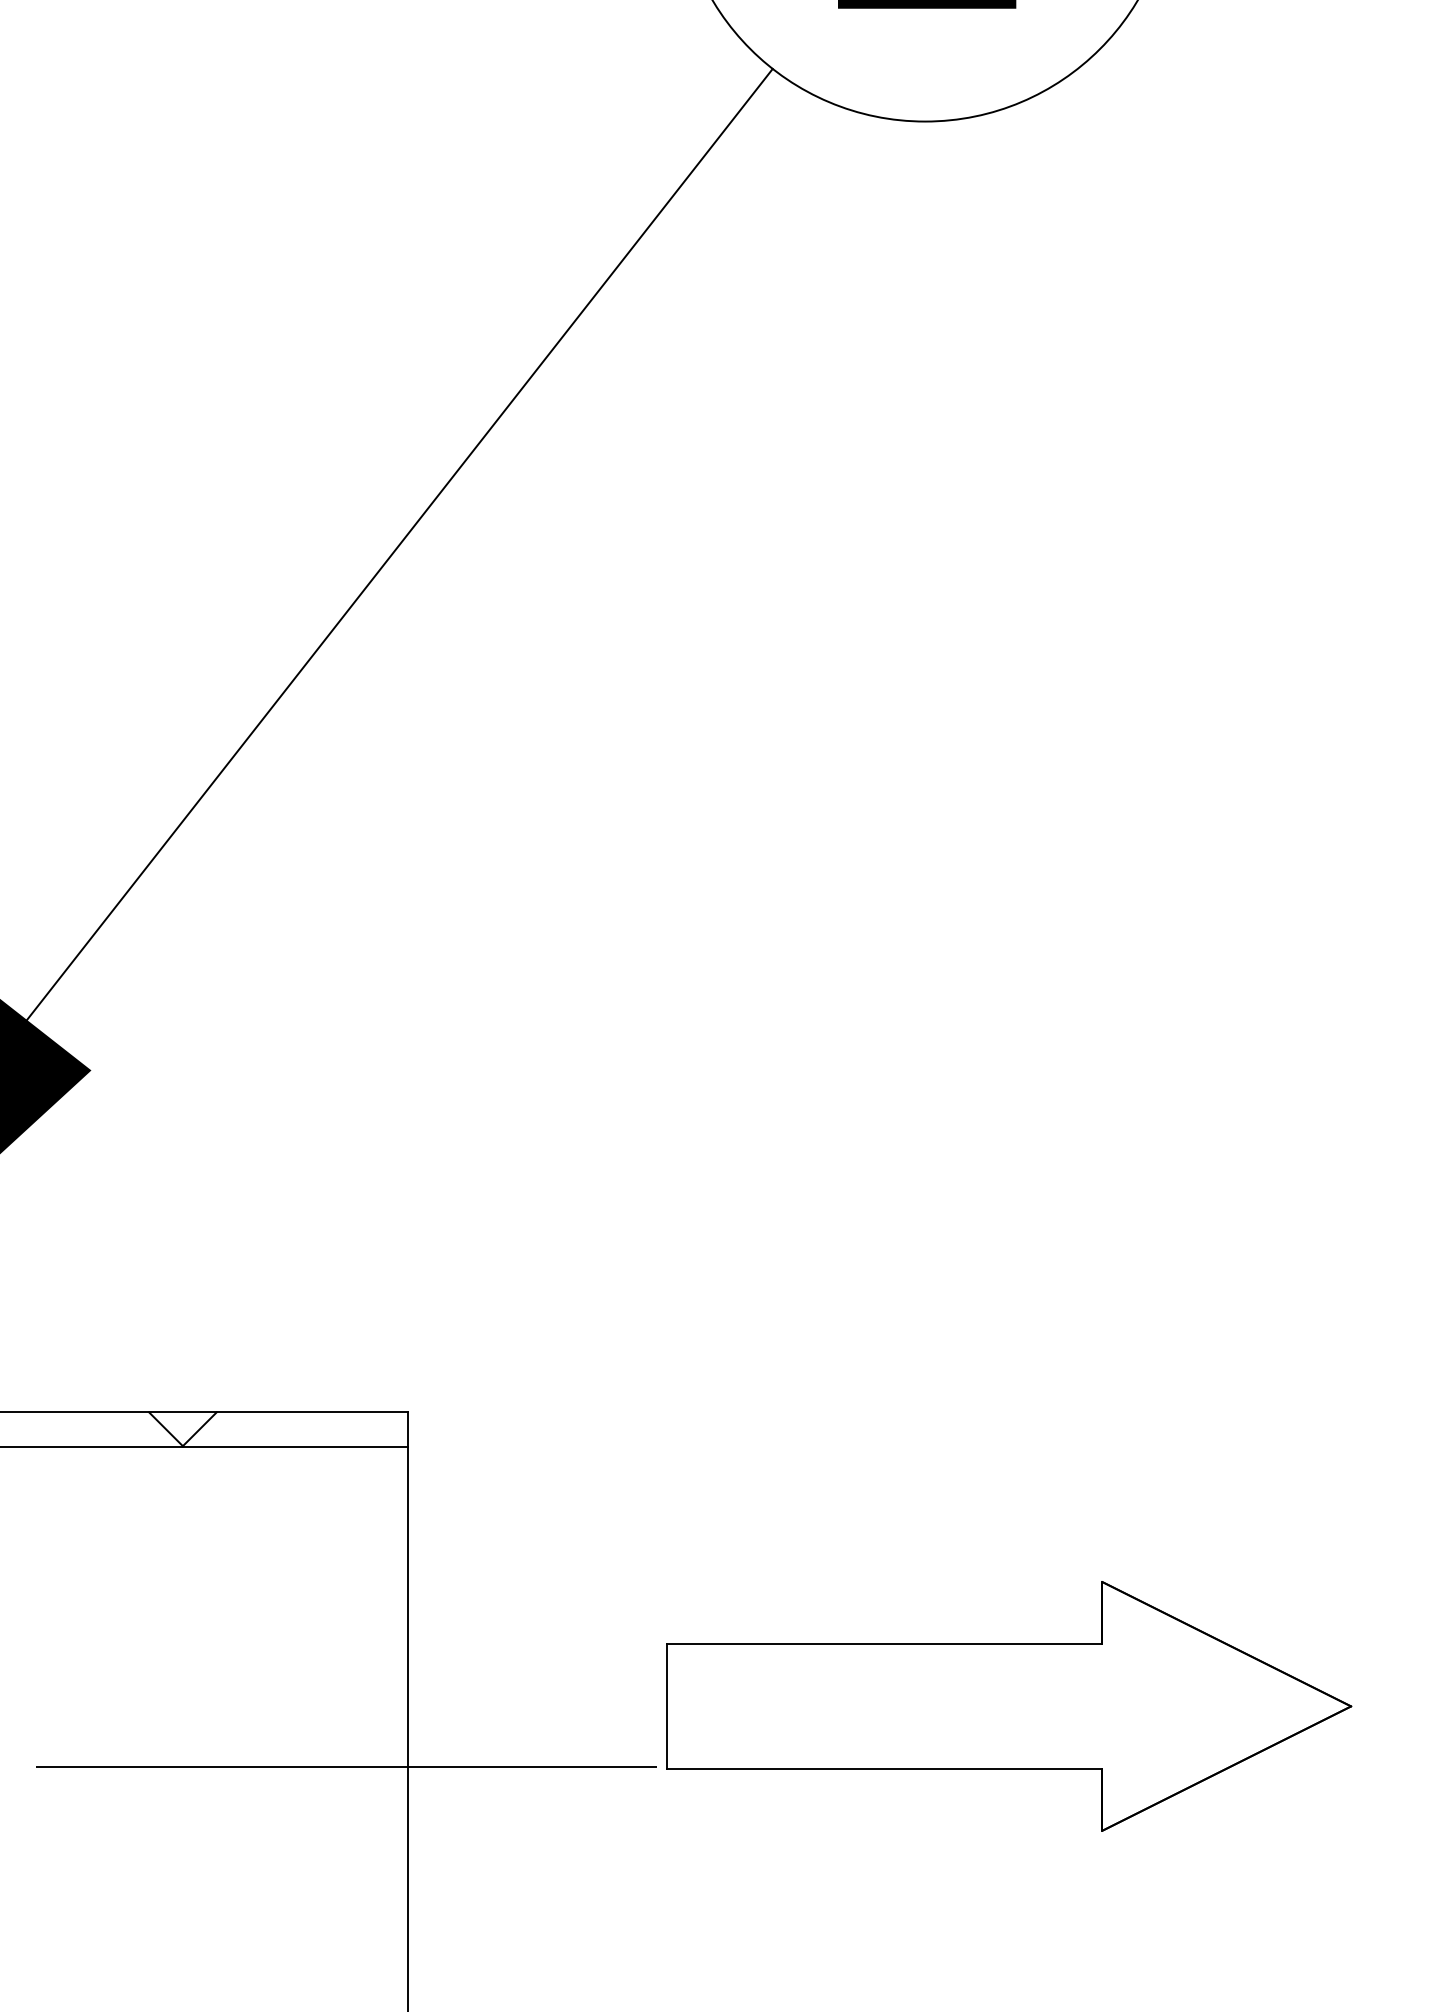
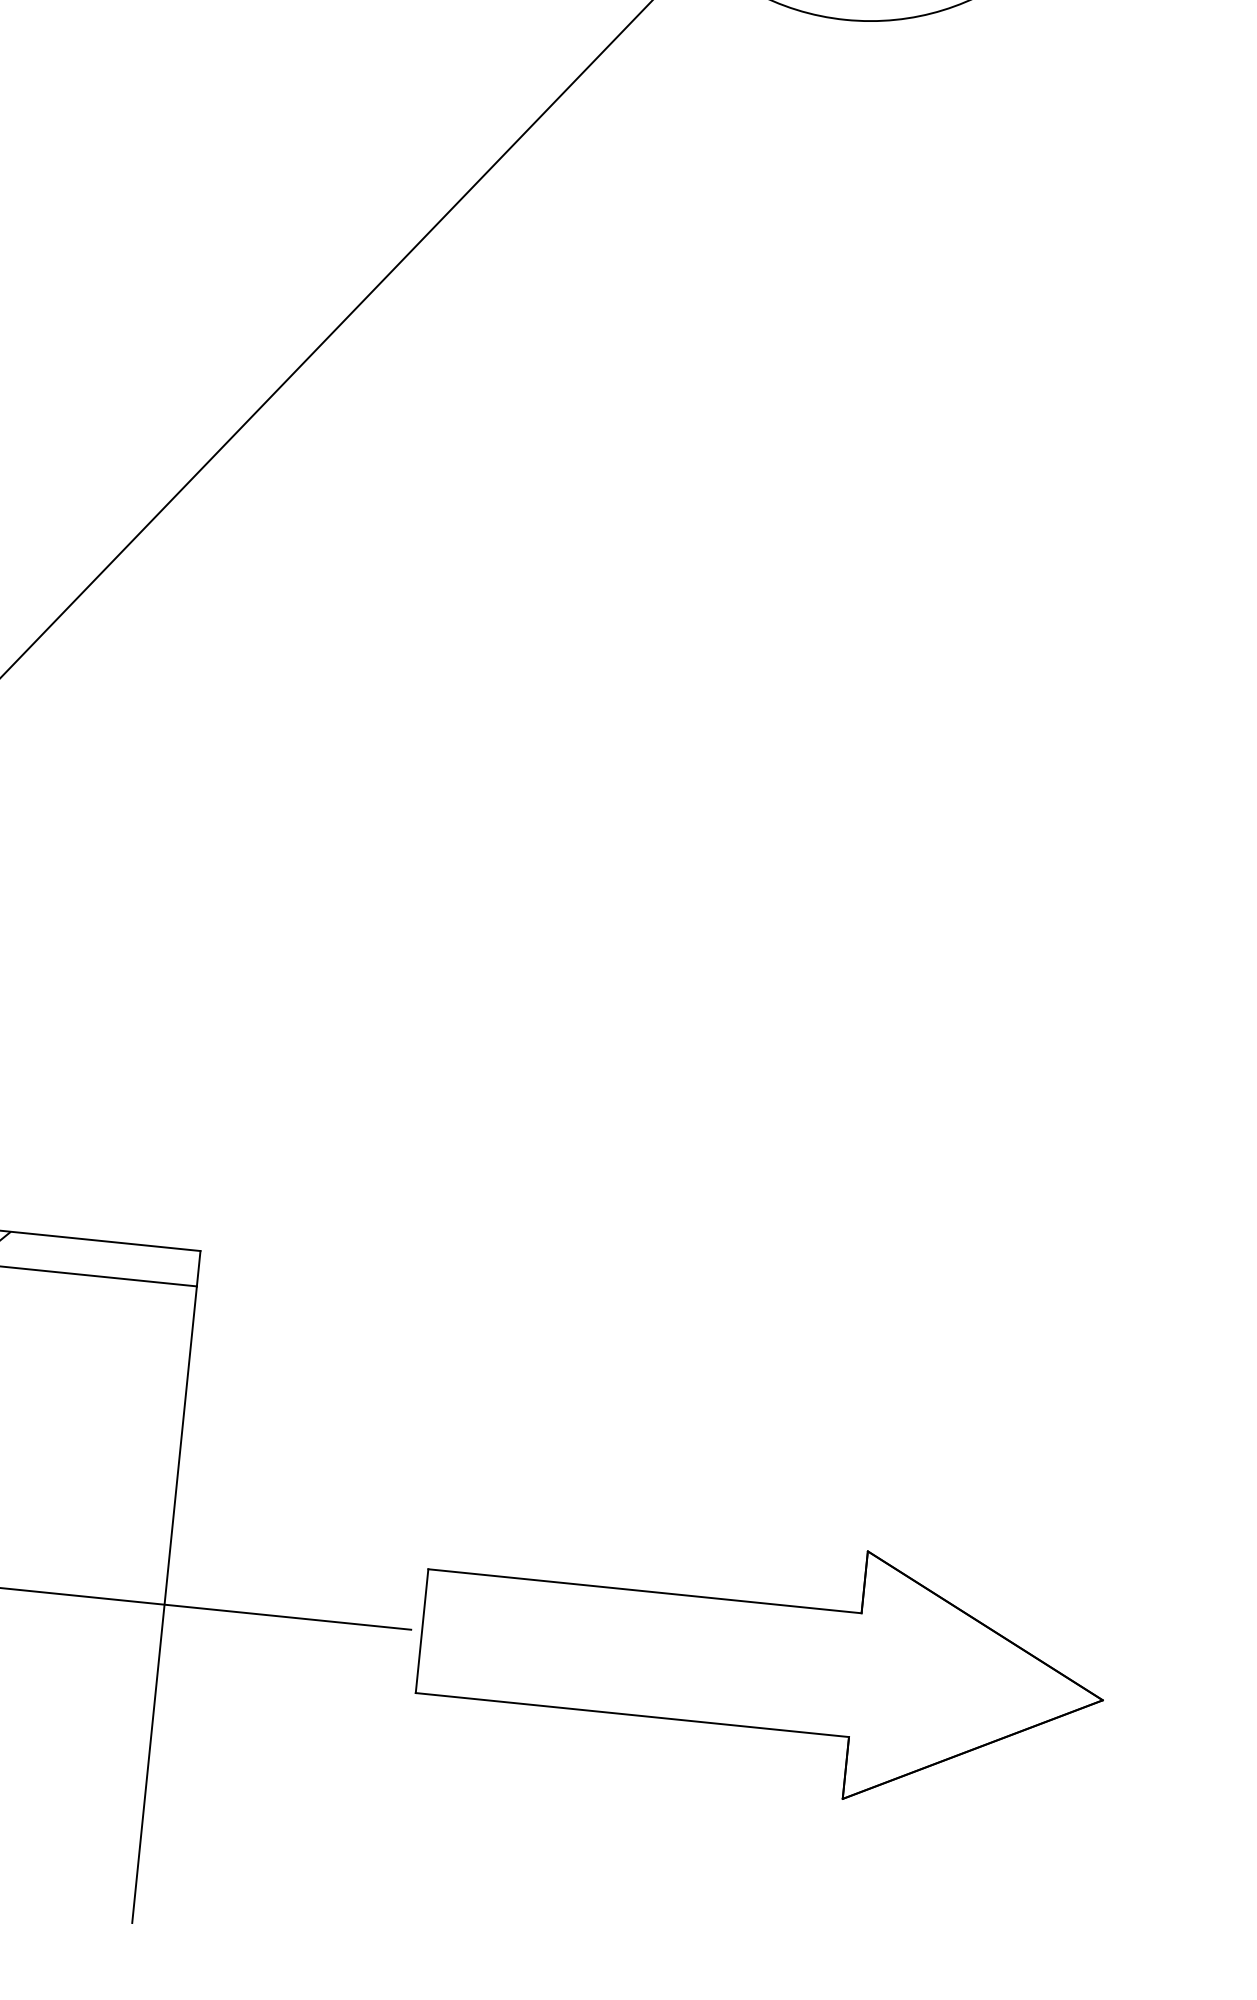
part: (1009, 1706) -> (762, 1665), moved

